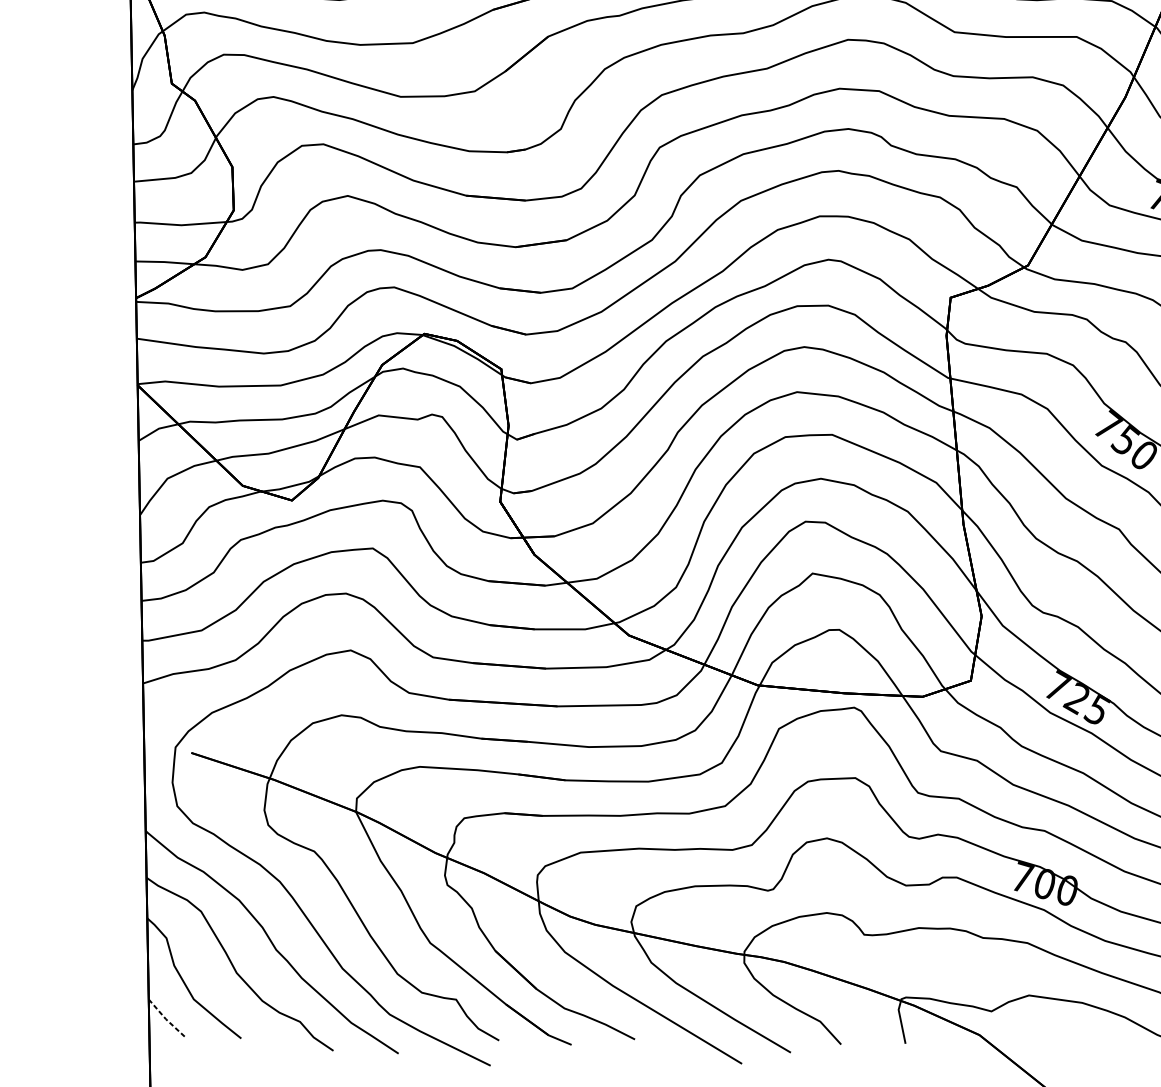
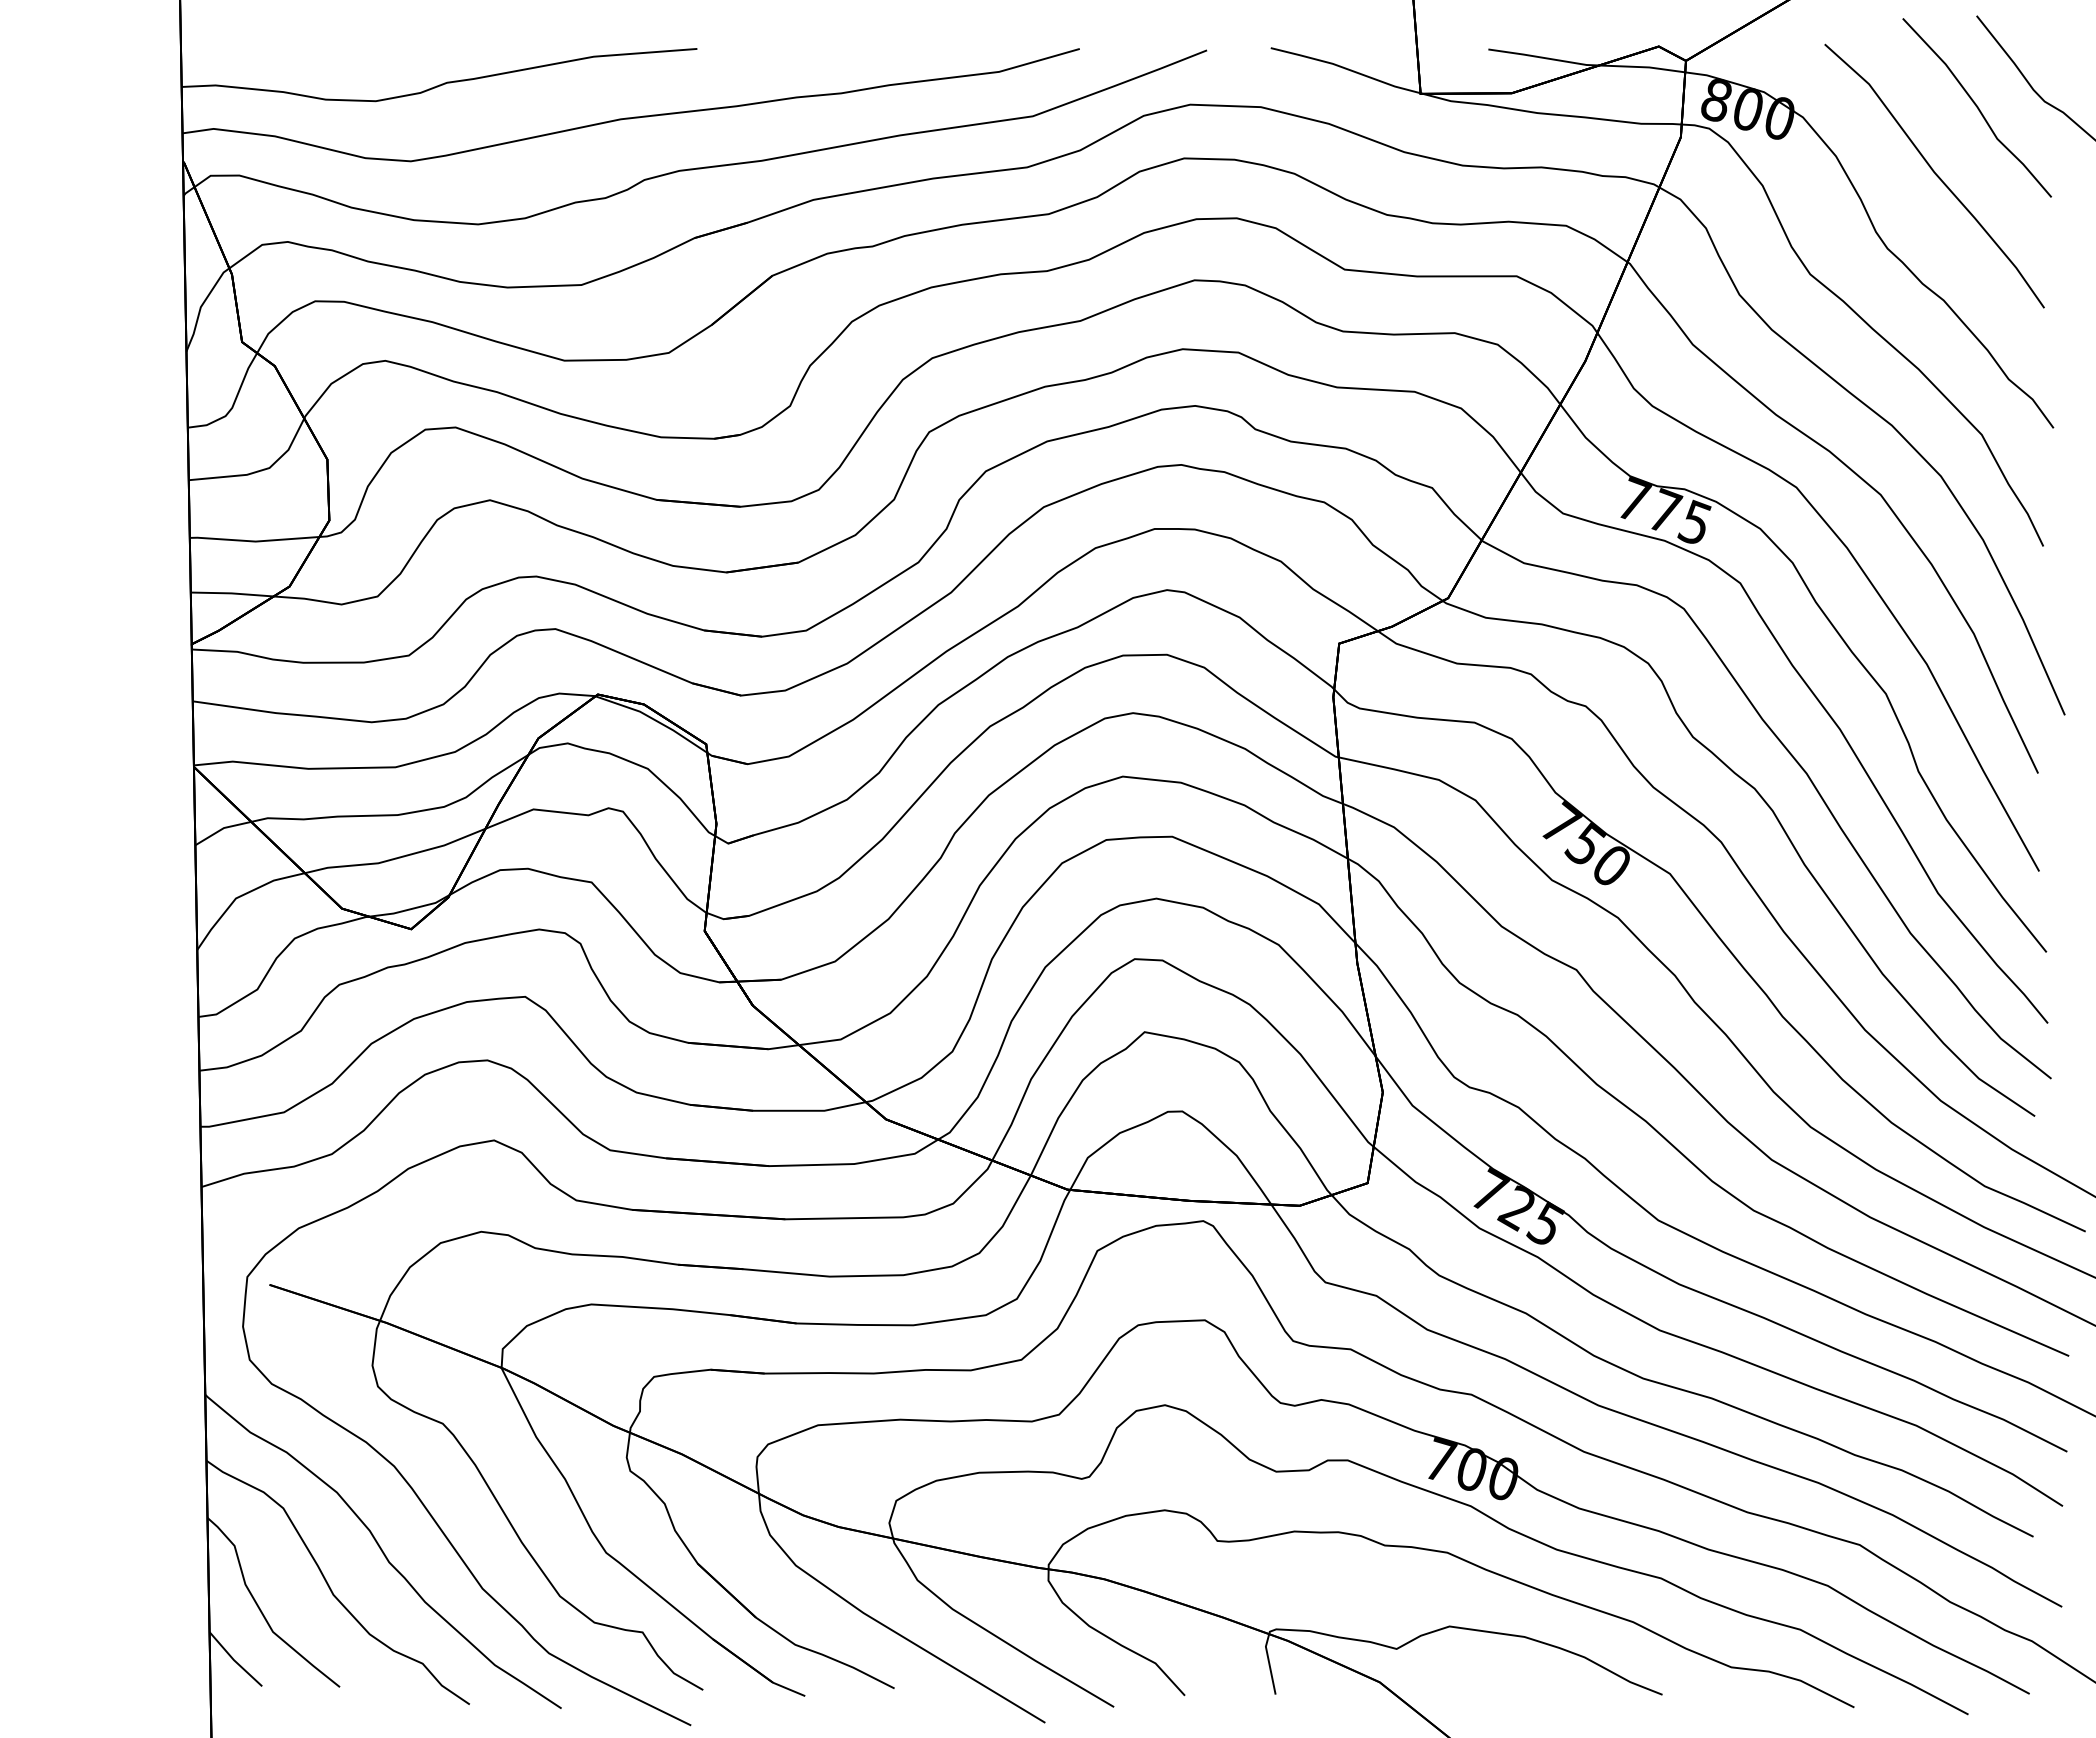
line: (165, 1019) -> (233, 1660), dashed -> solid

